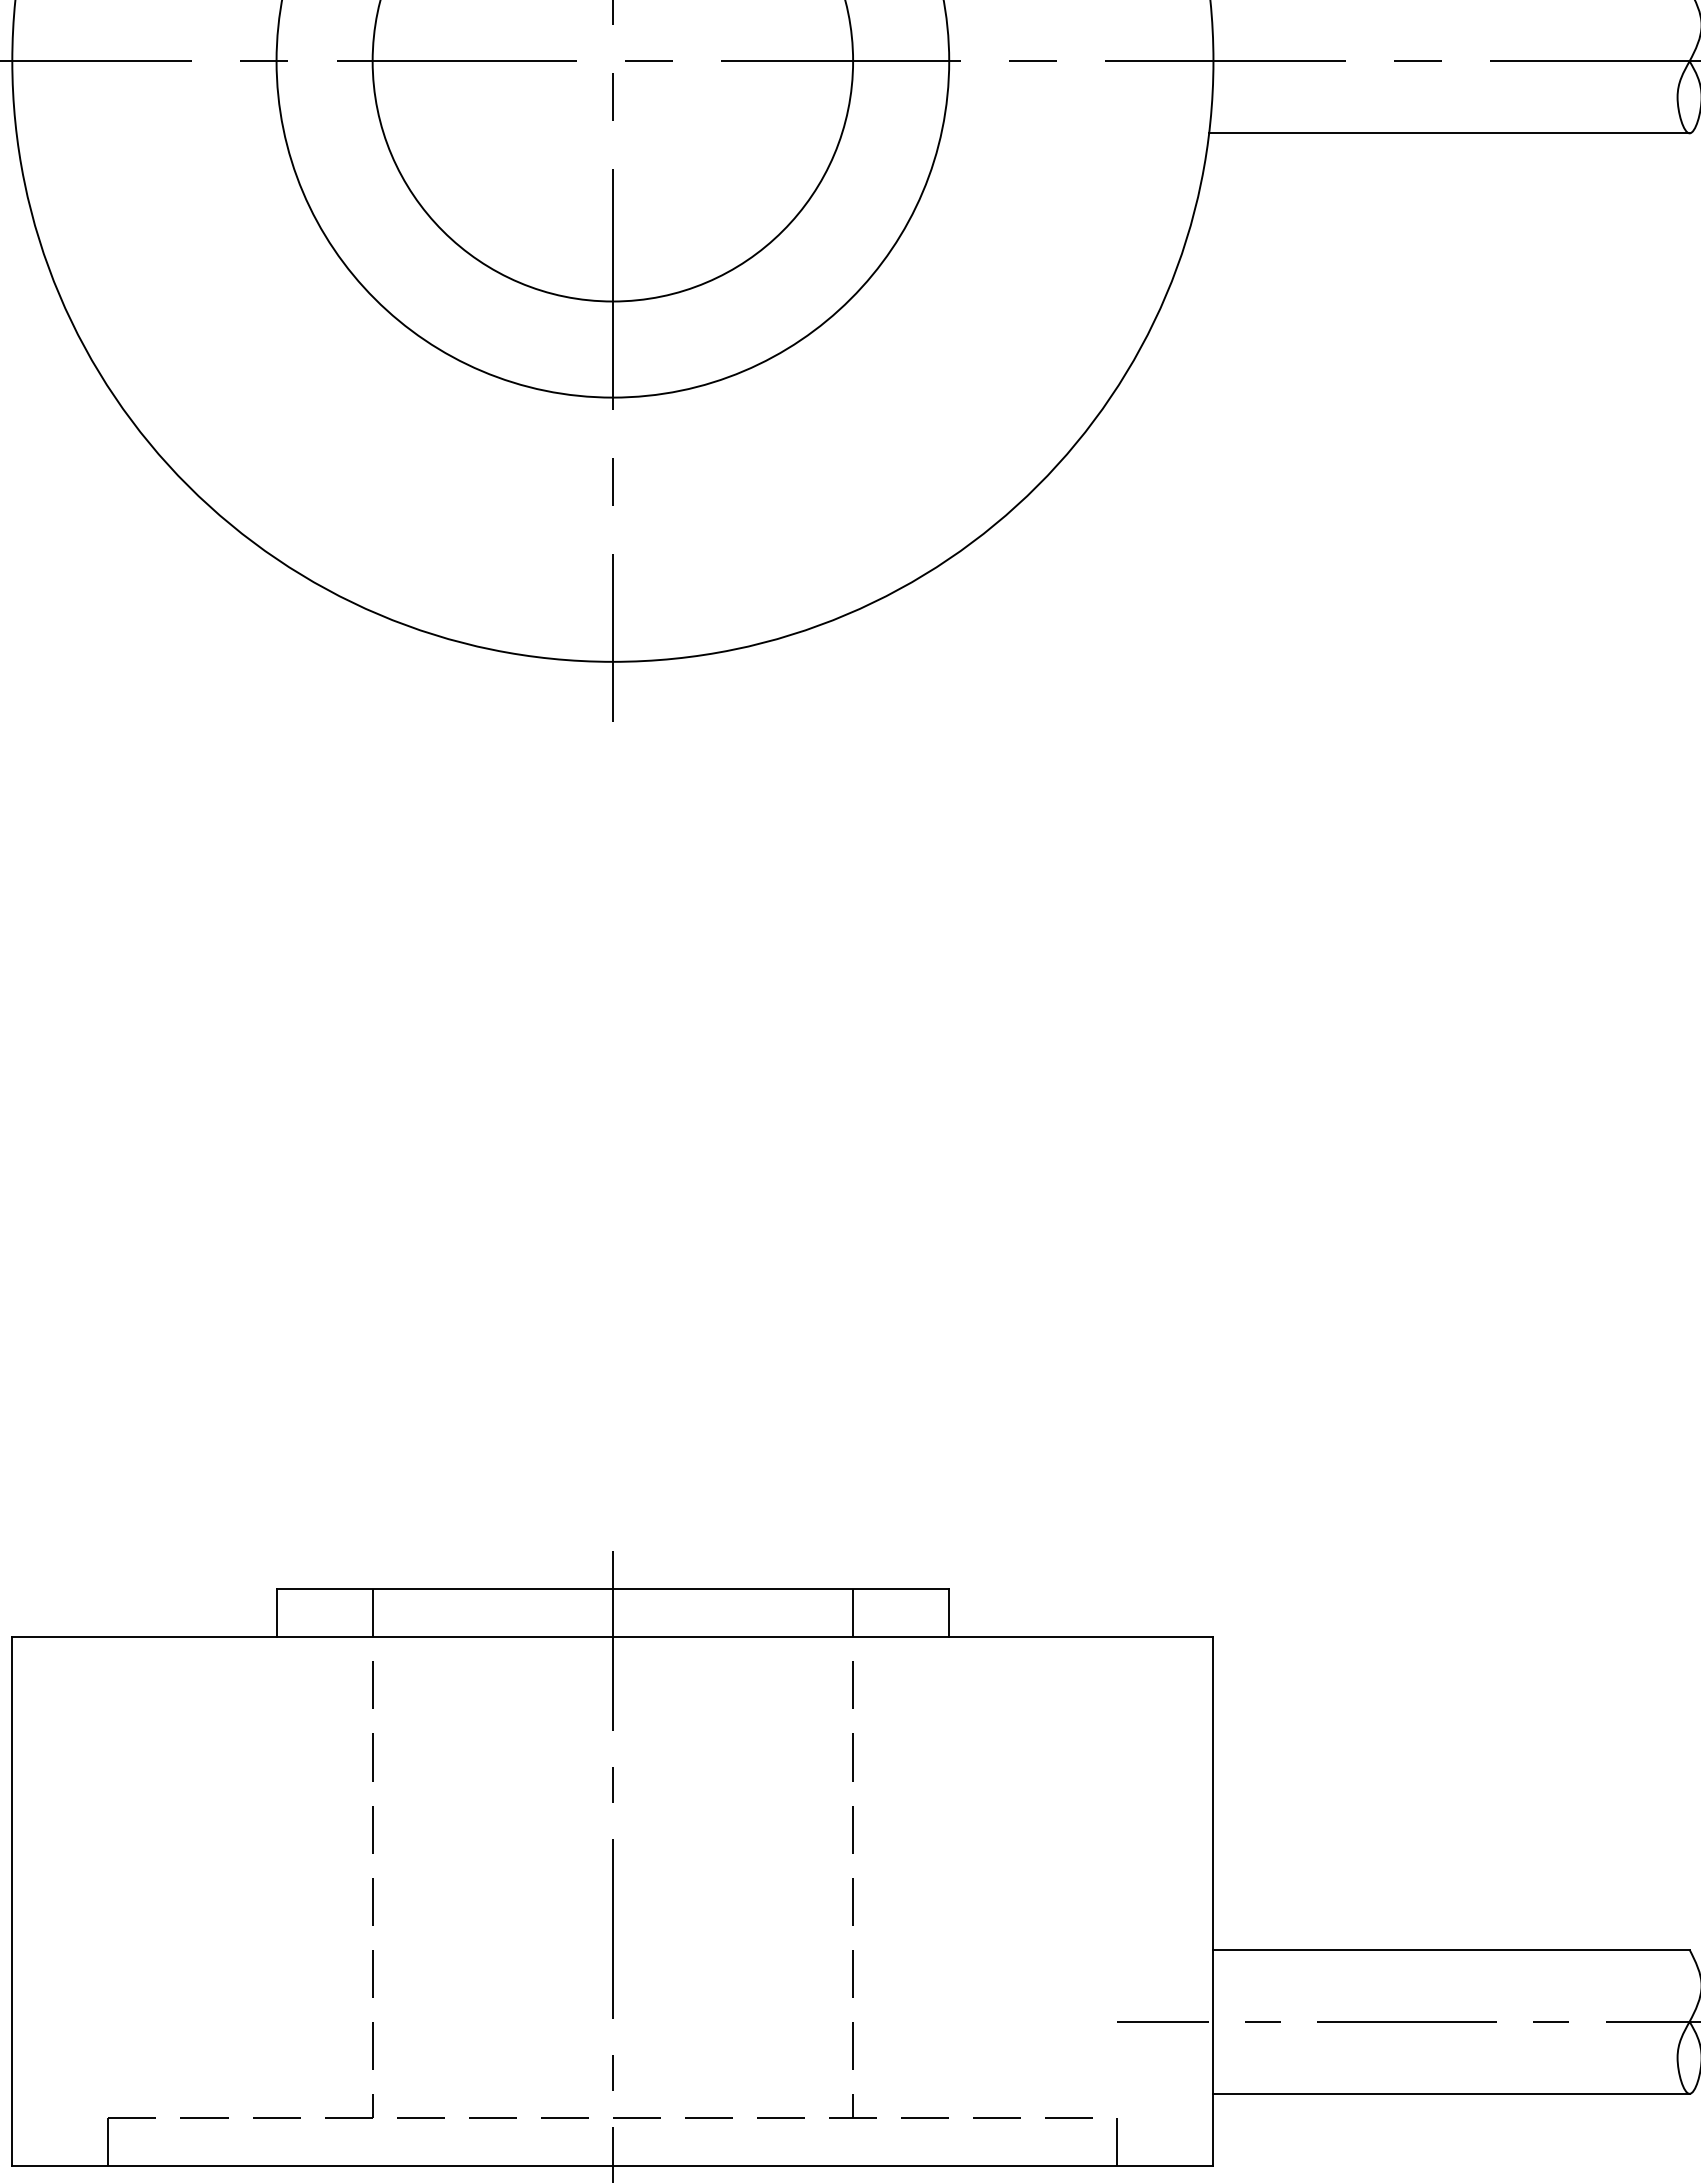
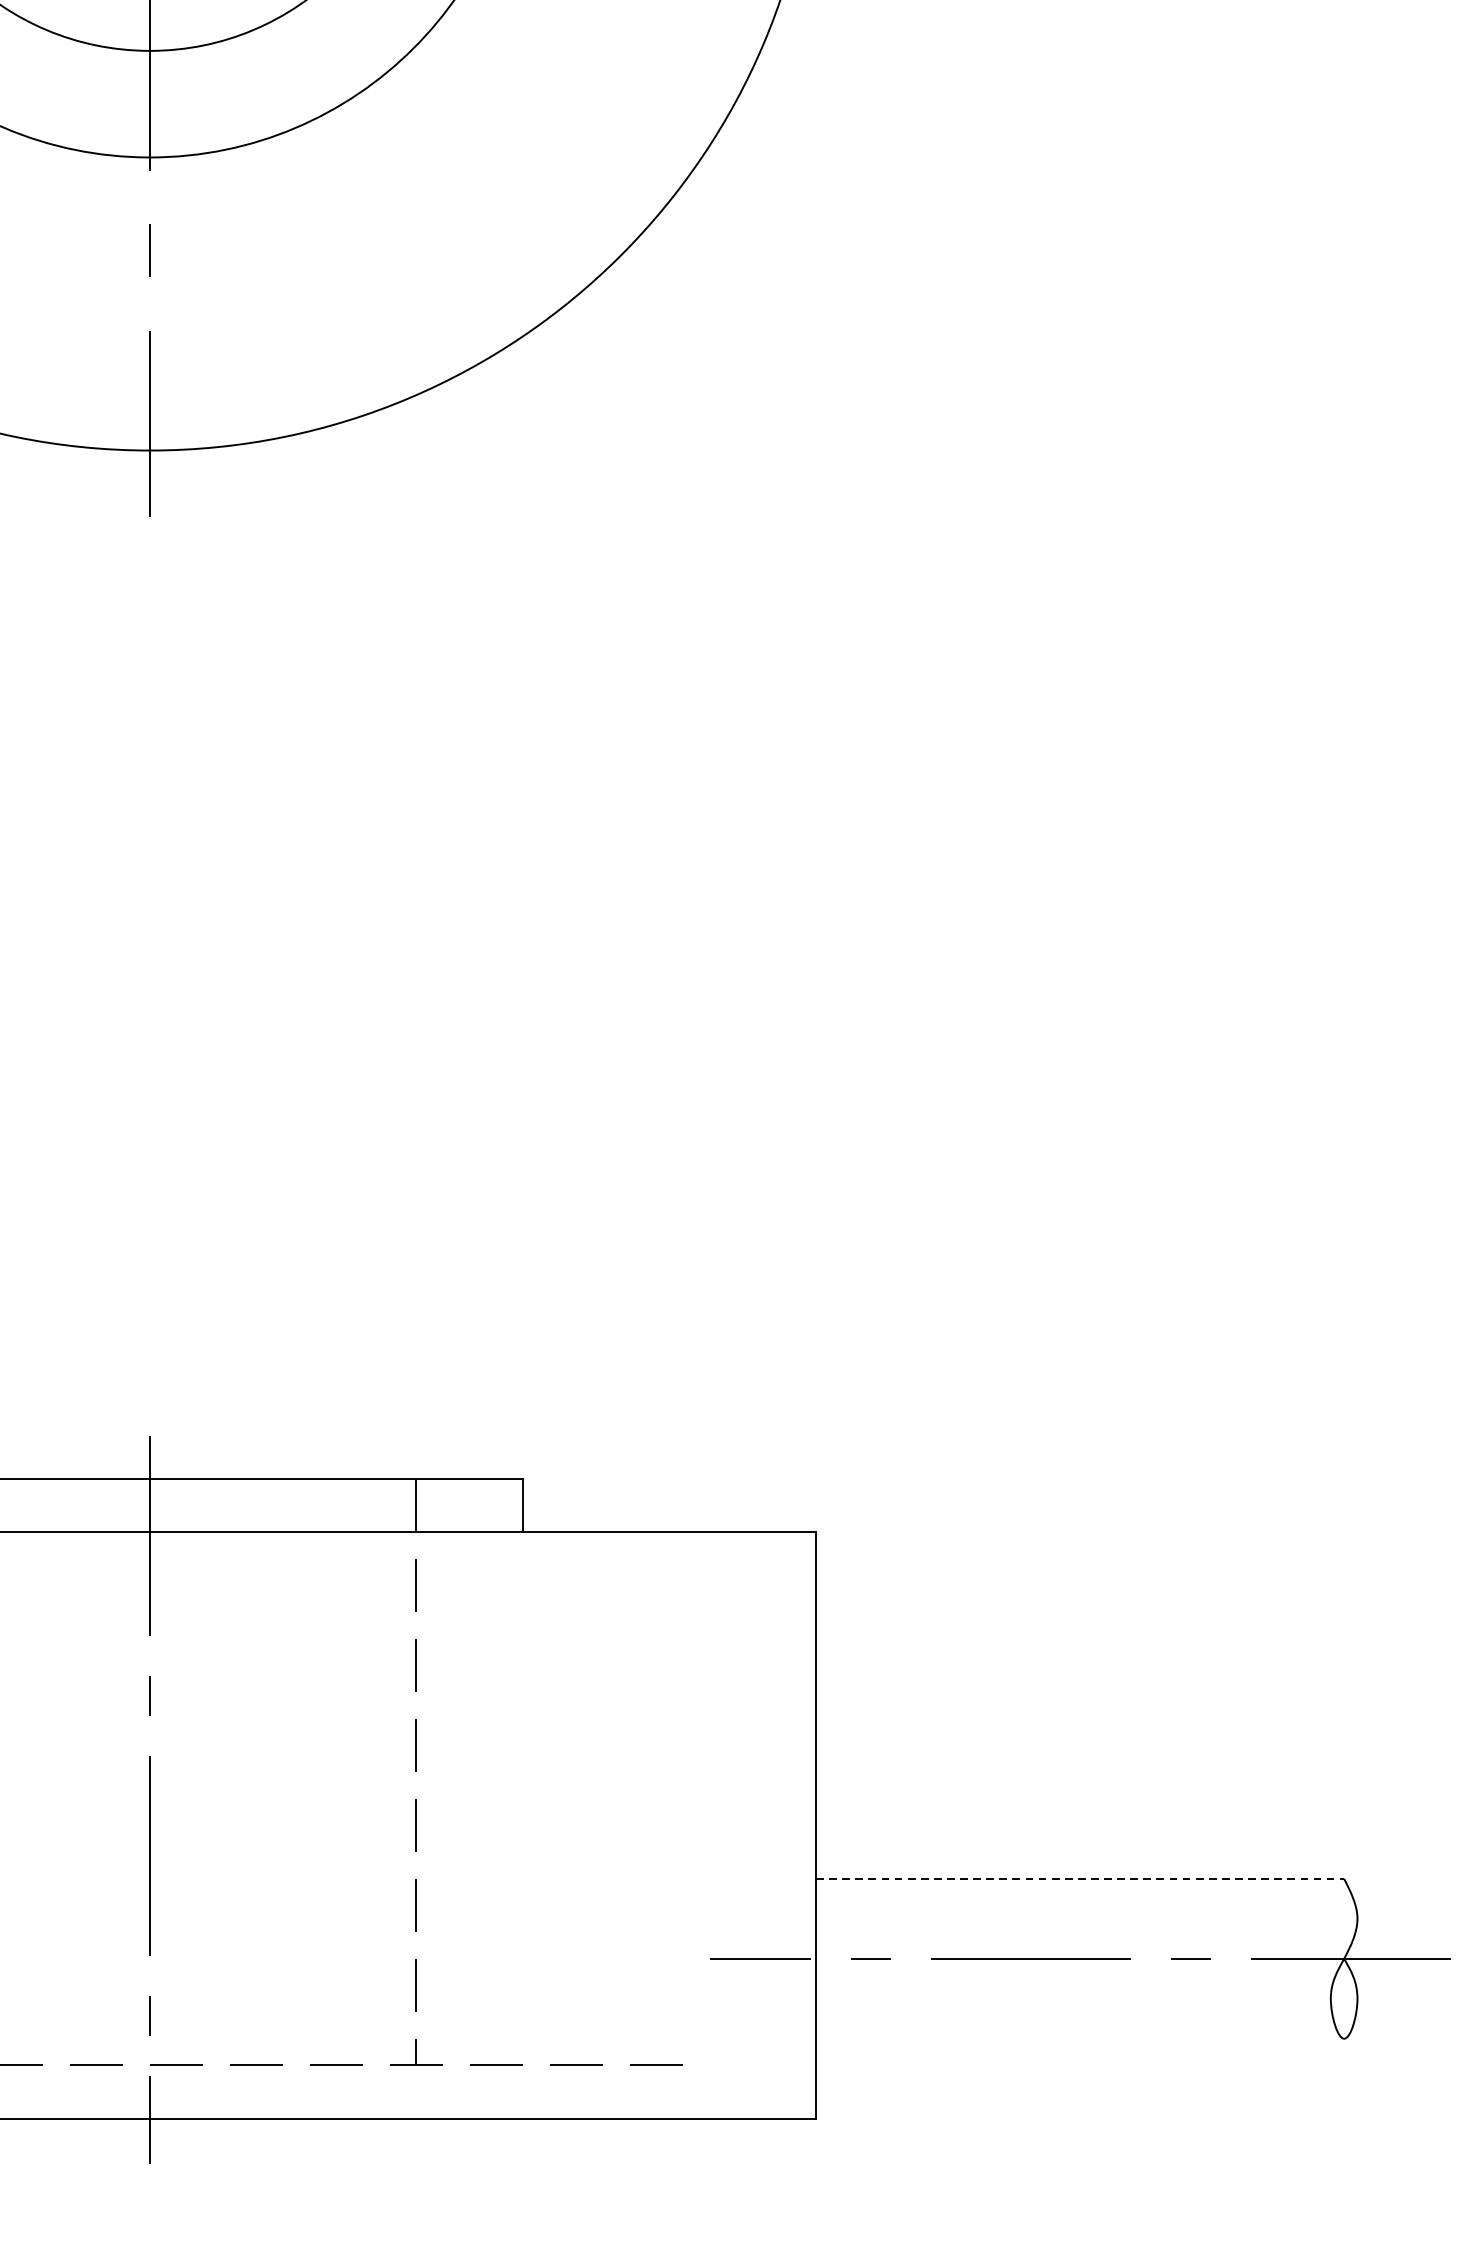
line: (1452, 1949) -> (1081, 1878), solid -> dashed
line: (1451, 2093) -> (1080, 2038), removed
line: (1117, 2141) -> (709, 2091), removed

